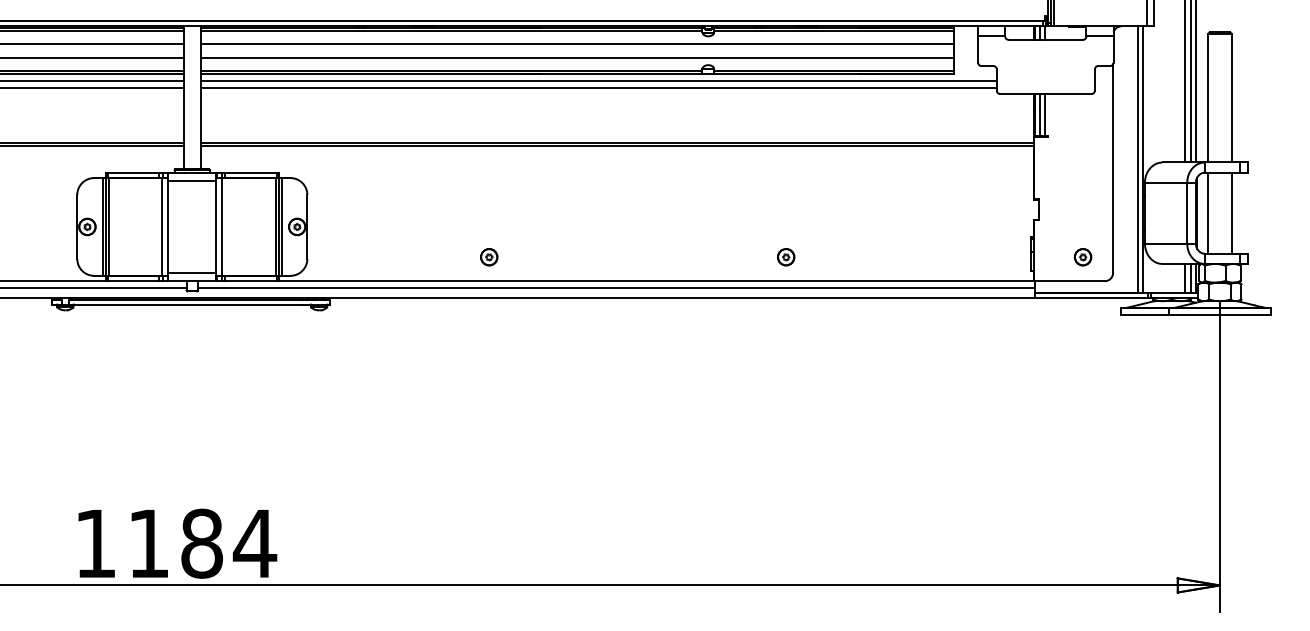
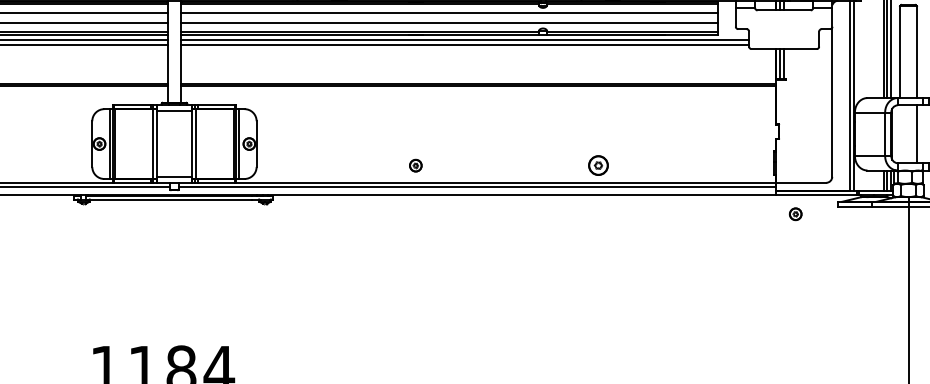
line: (1208, 212) -> (900, 133), removed
part: (489, 257) -> (416, 165), moved
part: (786, 257) -> (598, 165), size x1.6
part: (1082, 257) -> (795, 214), moved

